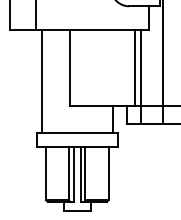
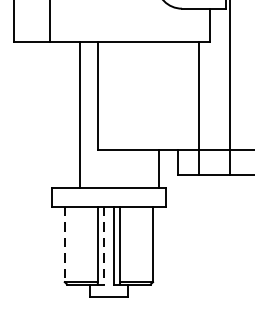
line: (135, 67) -> (190, 95), removed
line: (41, 81) -> (79, 114), moved
line: (46, 173) -> (65, 244), solid -> dashed
line: (73, 174) -> (103, 246), solid -> dashed

